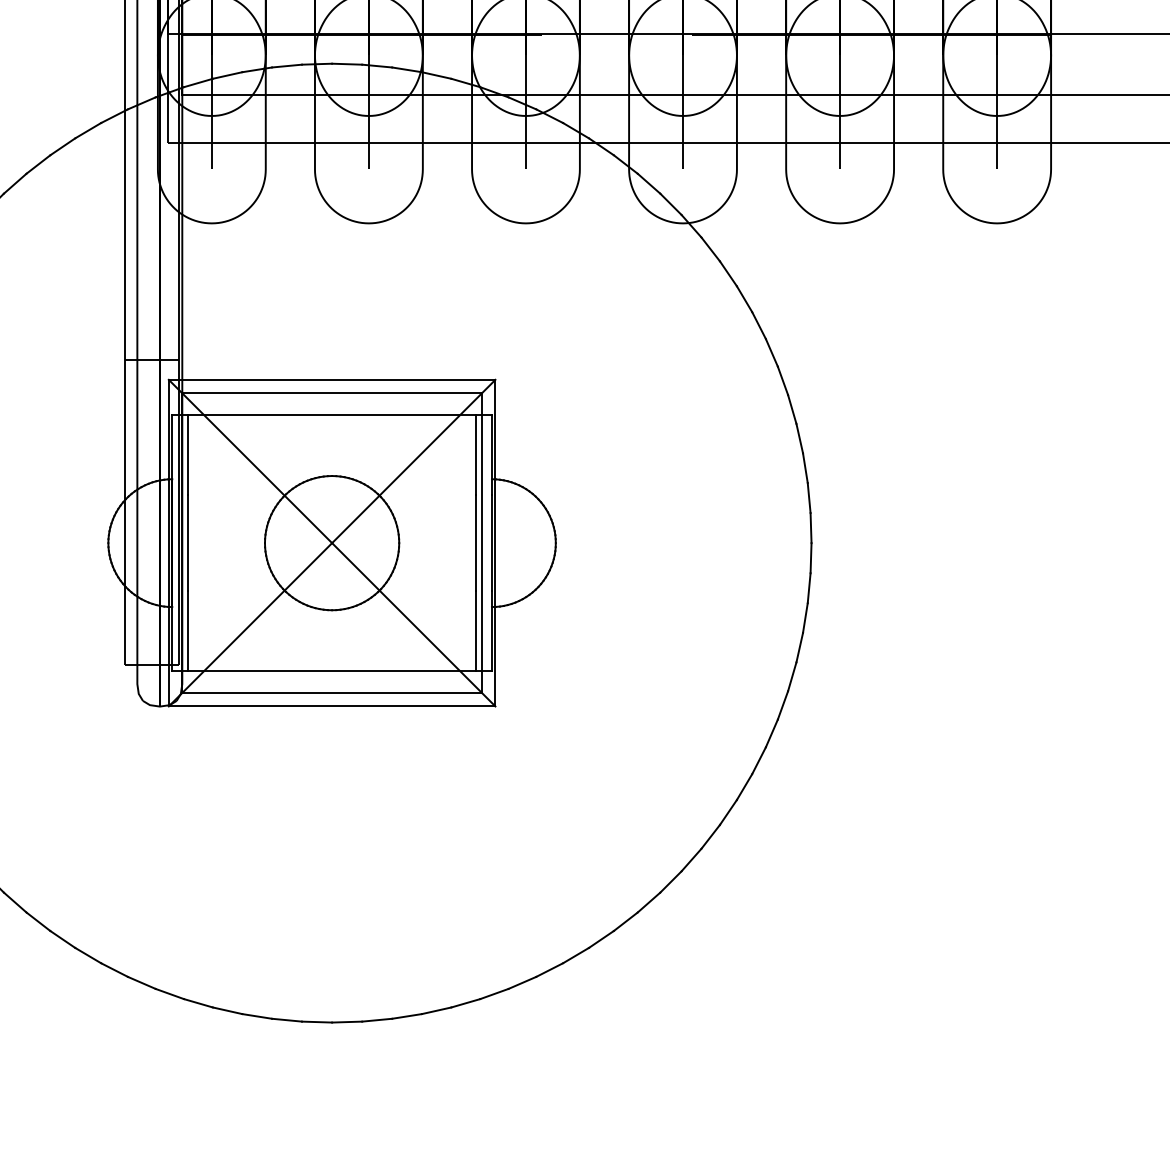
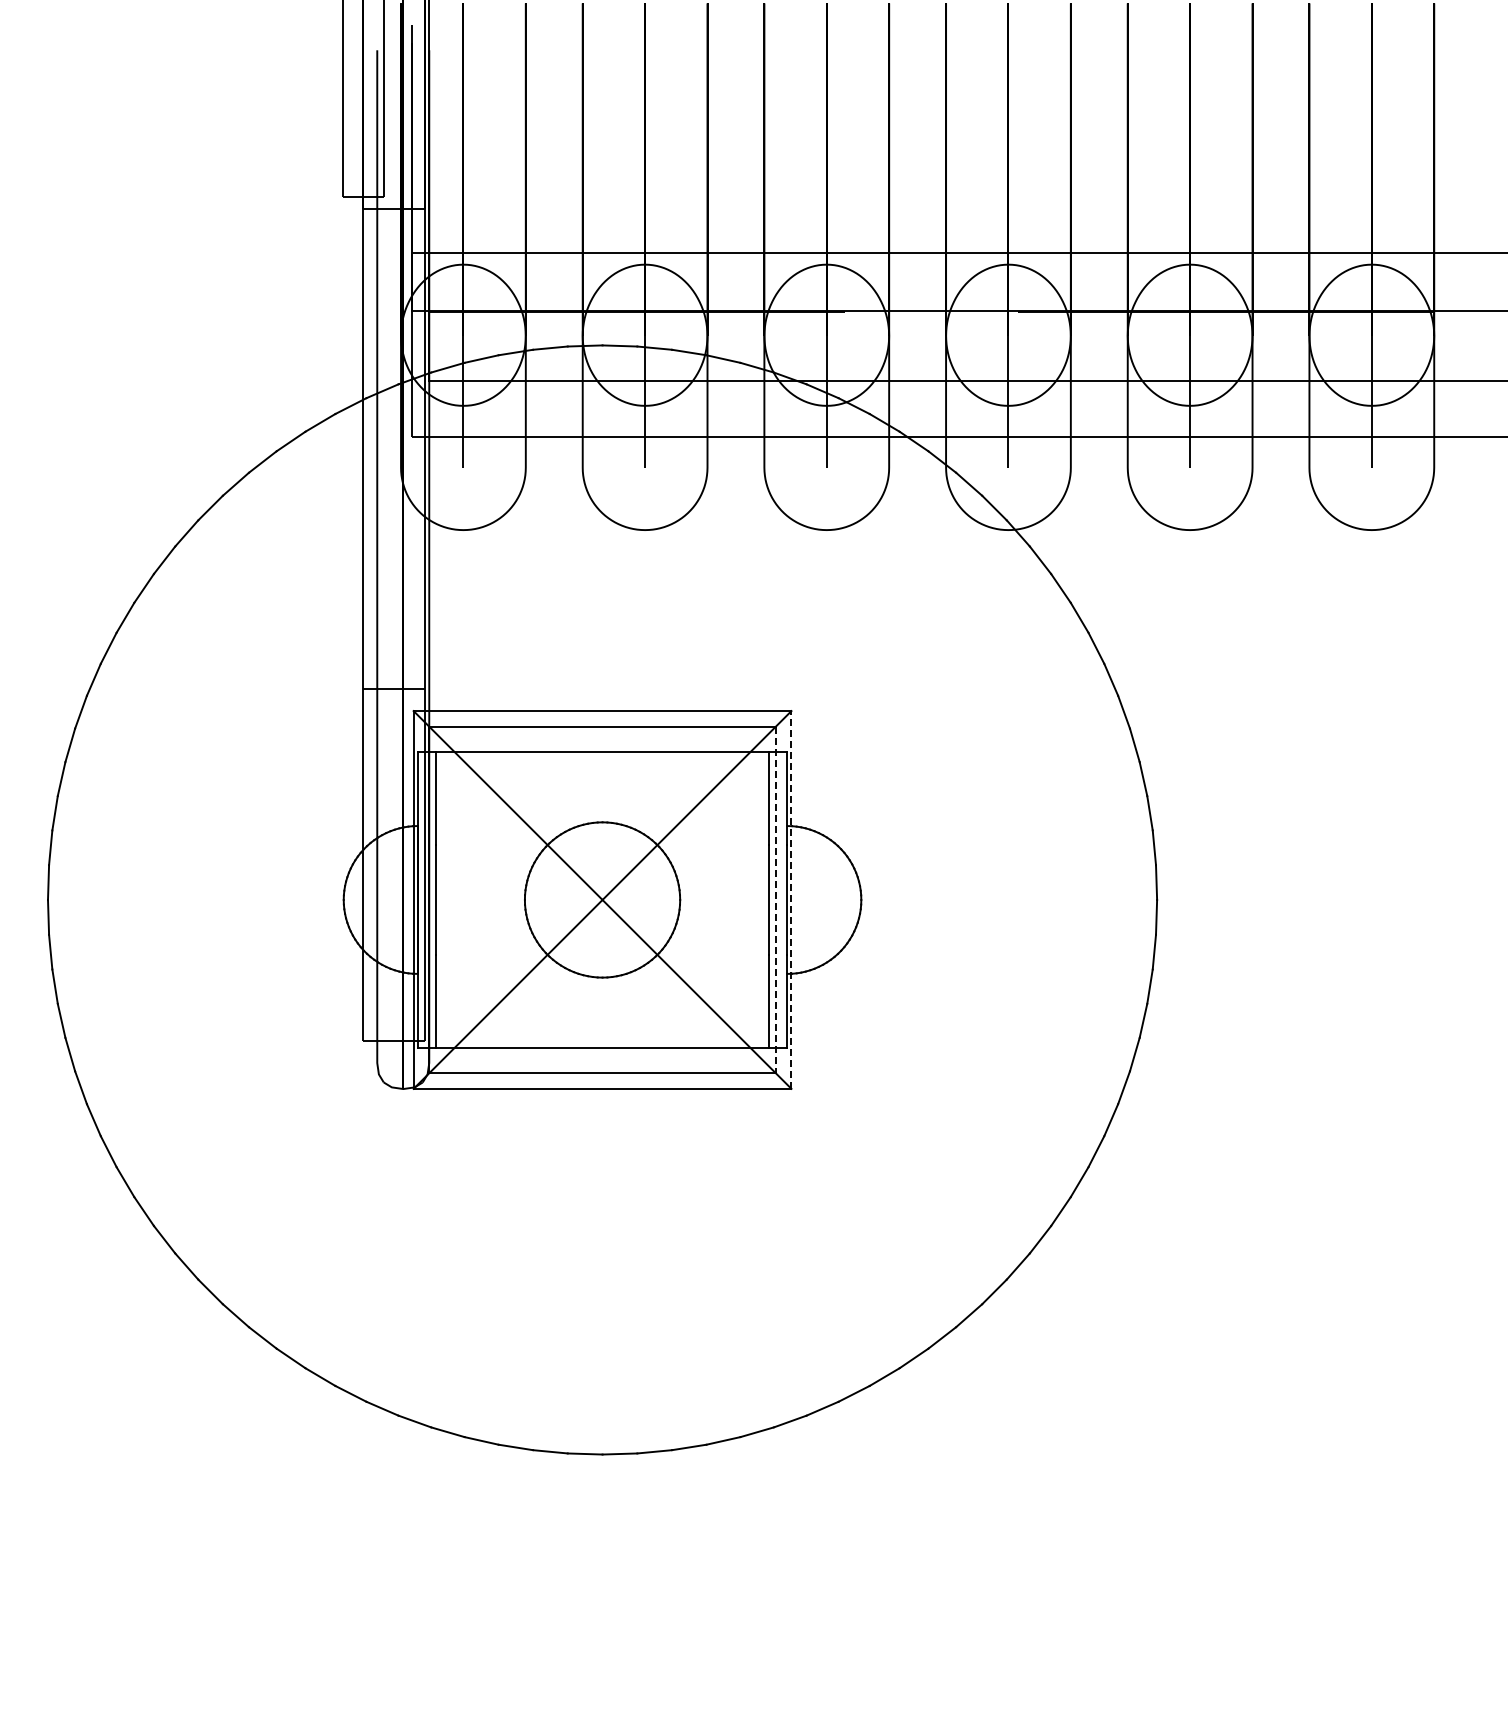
line: (495, 542) -> (791, 899), solid -> dashed
line: (481, 543) -> (775, 900), solid -> dashed

